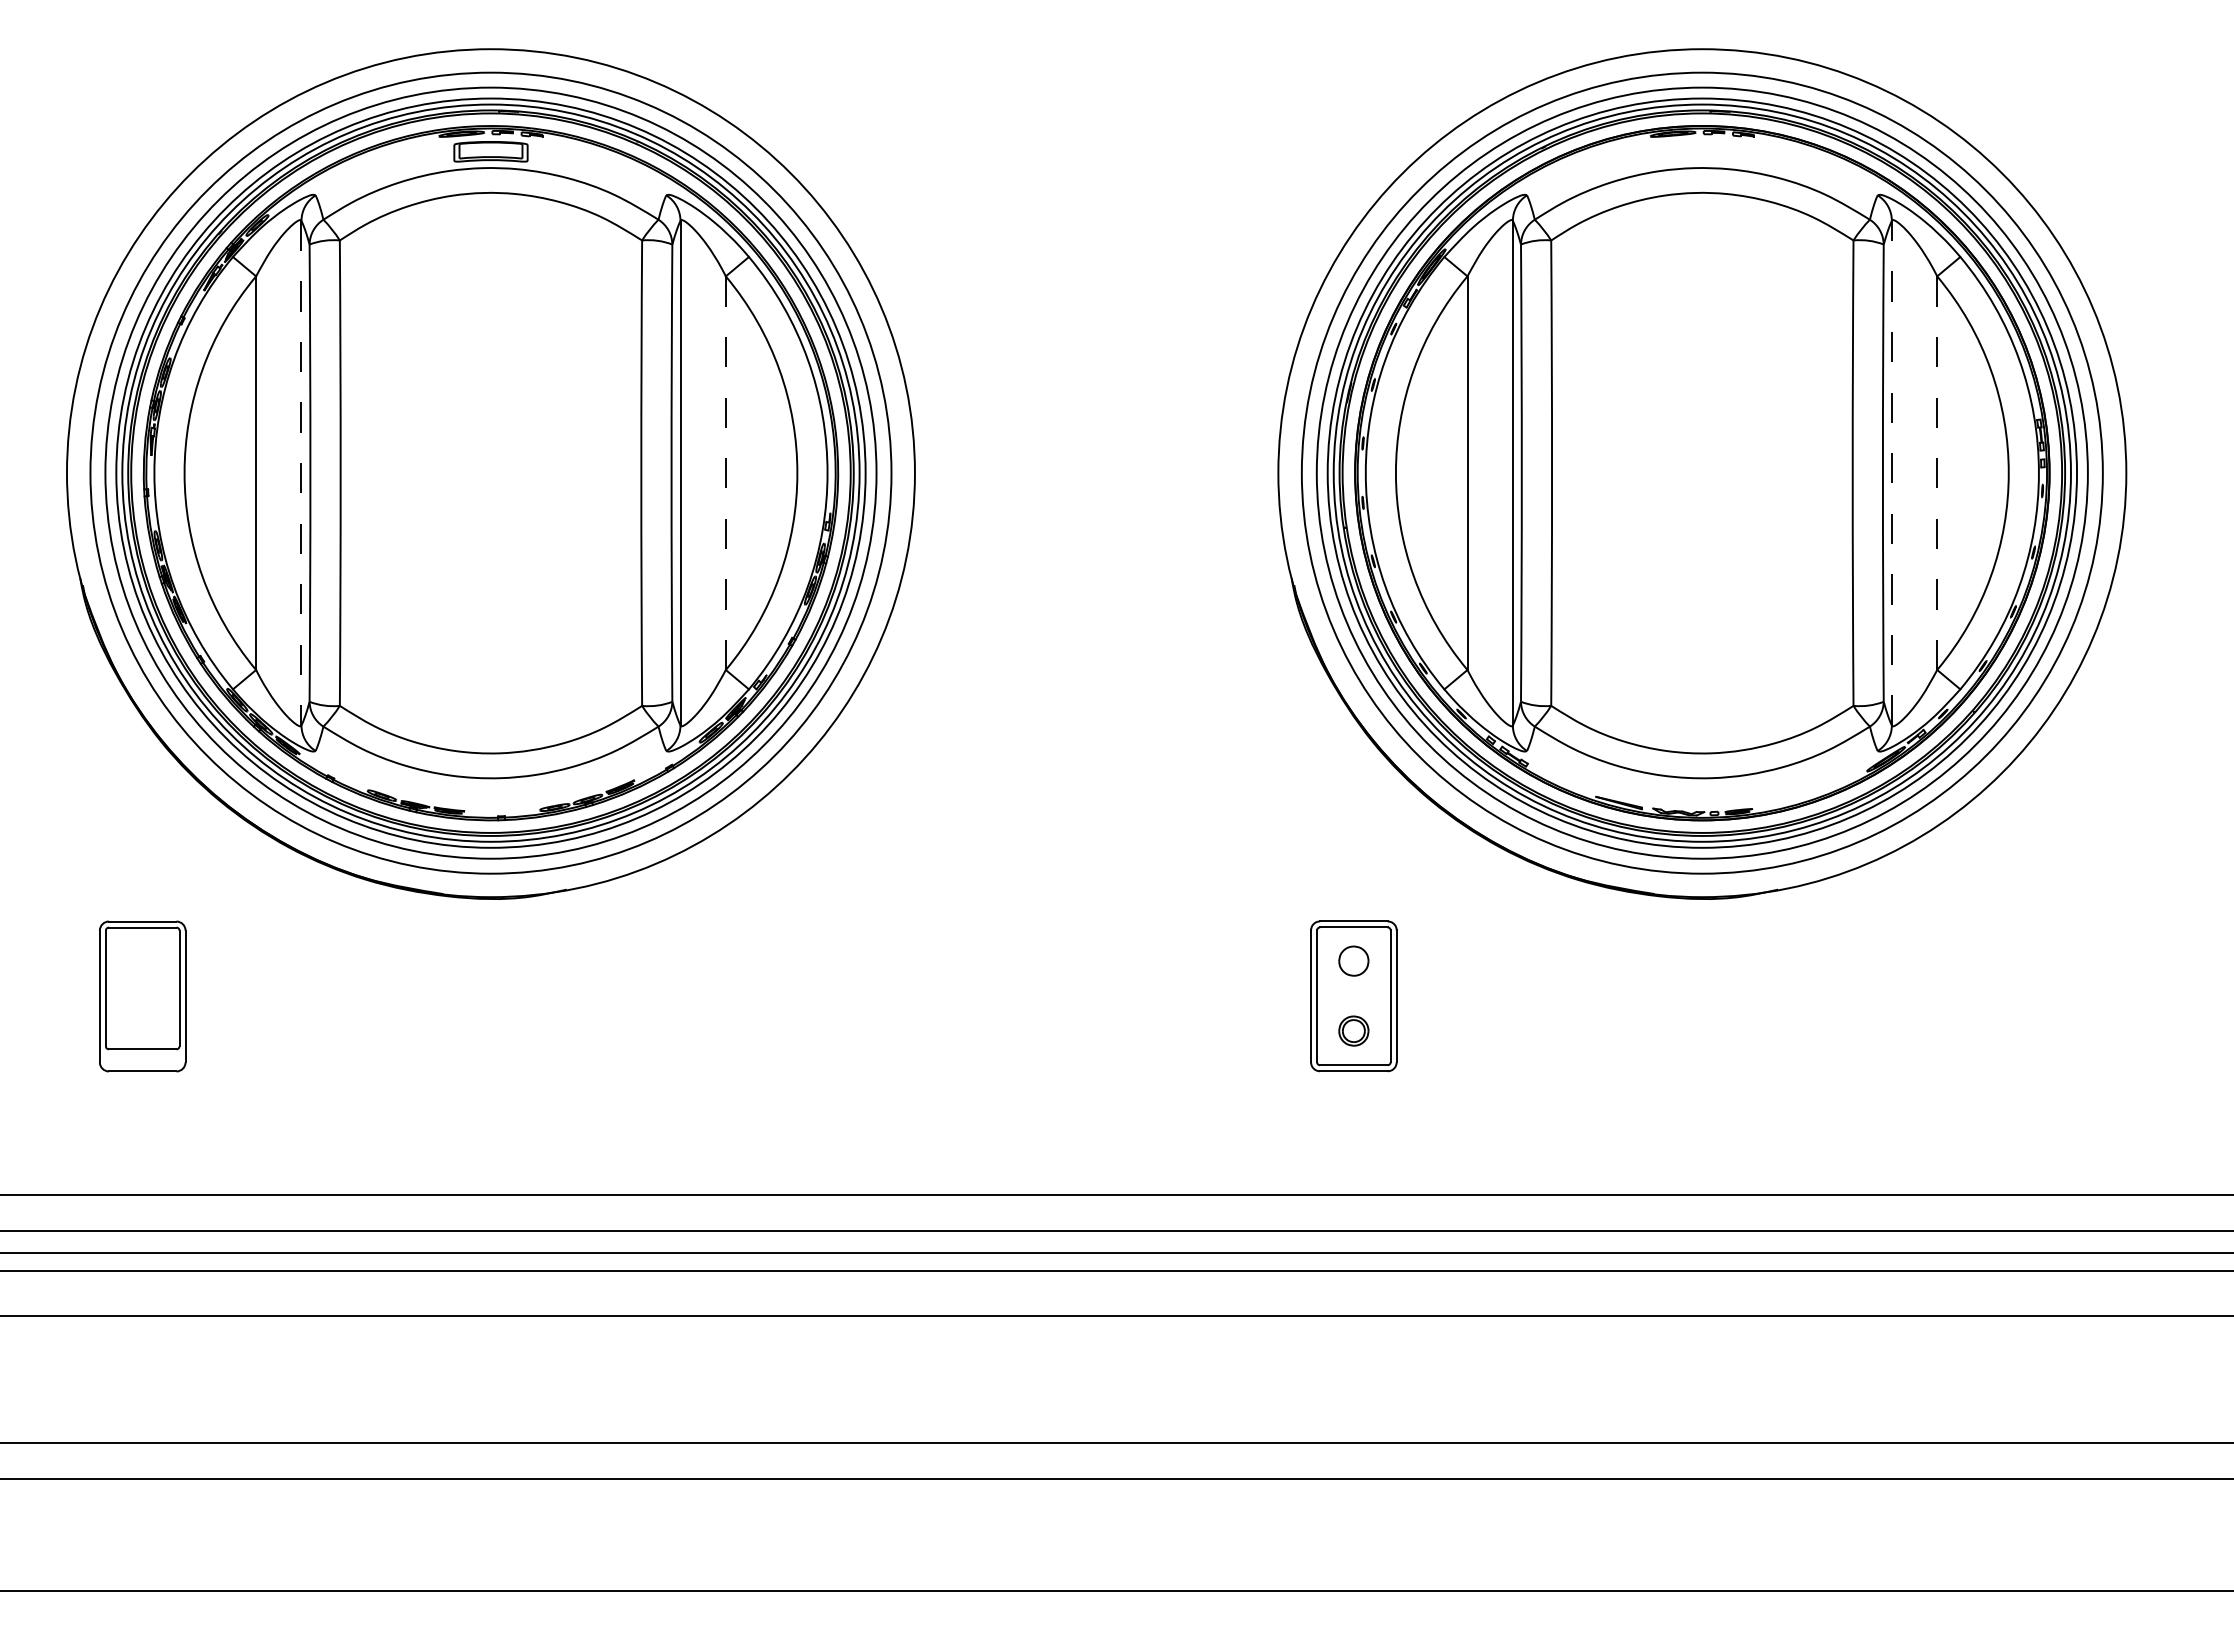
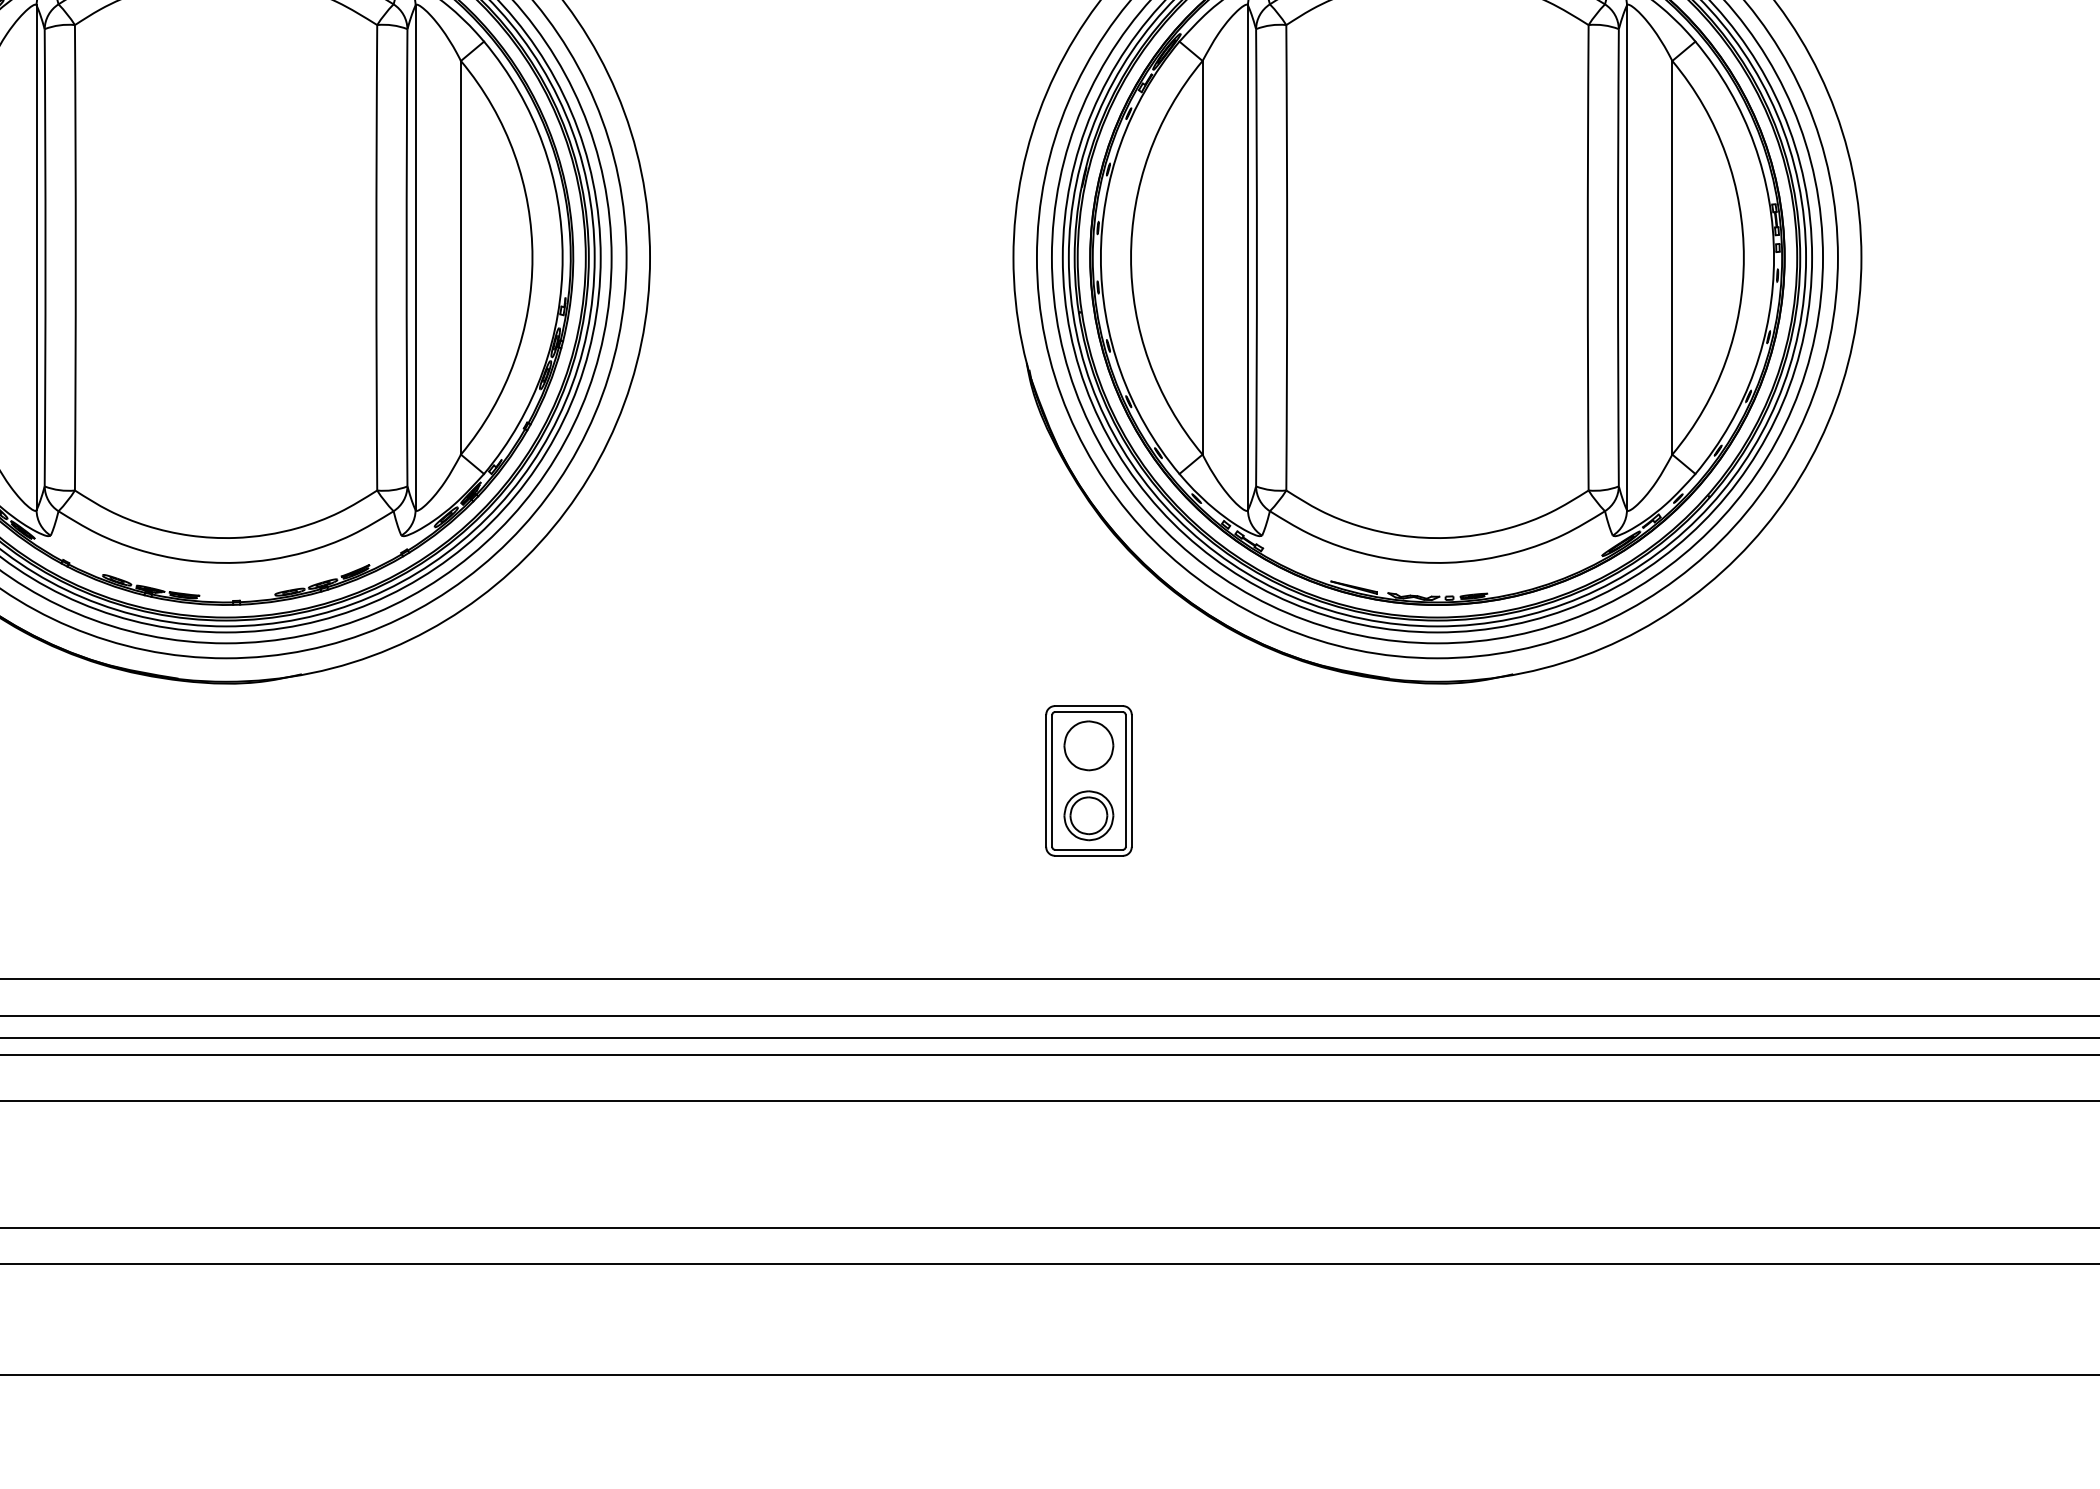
line: (1891, 472) -> (1626, 257), dashed -> solid
line: (301, 473) -> (36, 258), dashed -> solid
line: (725, 473) -> (460, 258), dashed -> solid
line: (1937, 473) -> (1672, 258), dashed -> solid
part: (1353, 960) -> (1088, 745), size x1.67
part: (1353, 1030) -> (1088, 815), size x1.67

